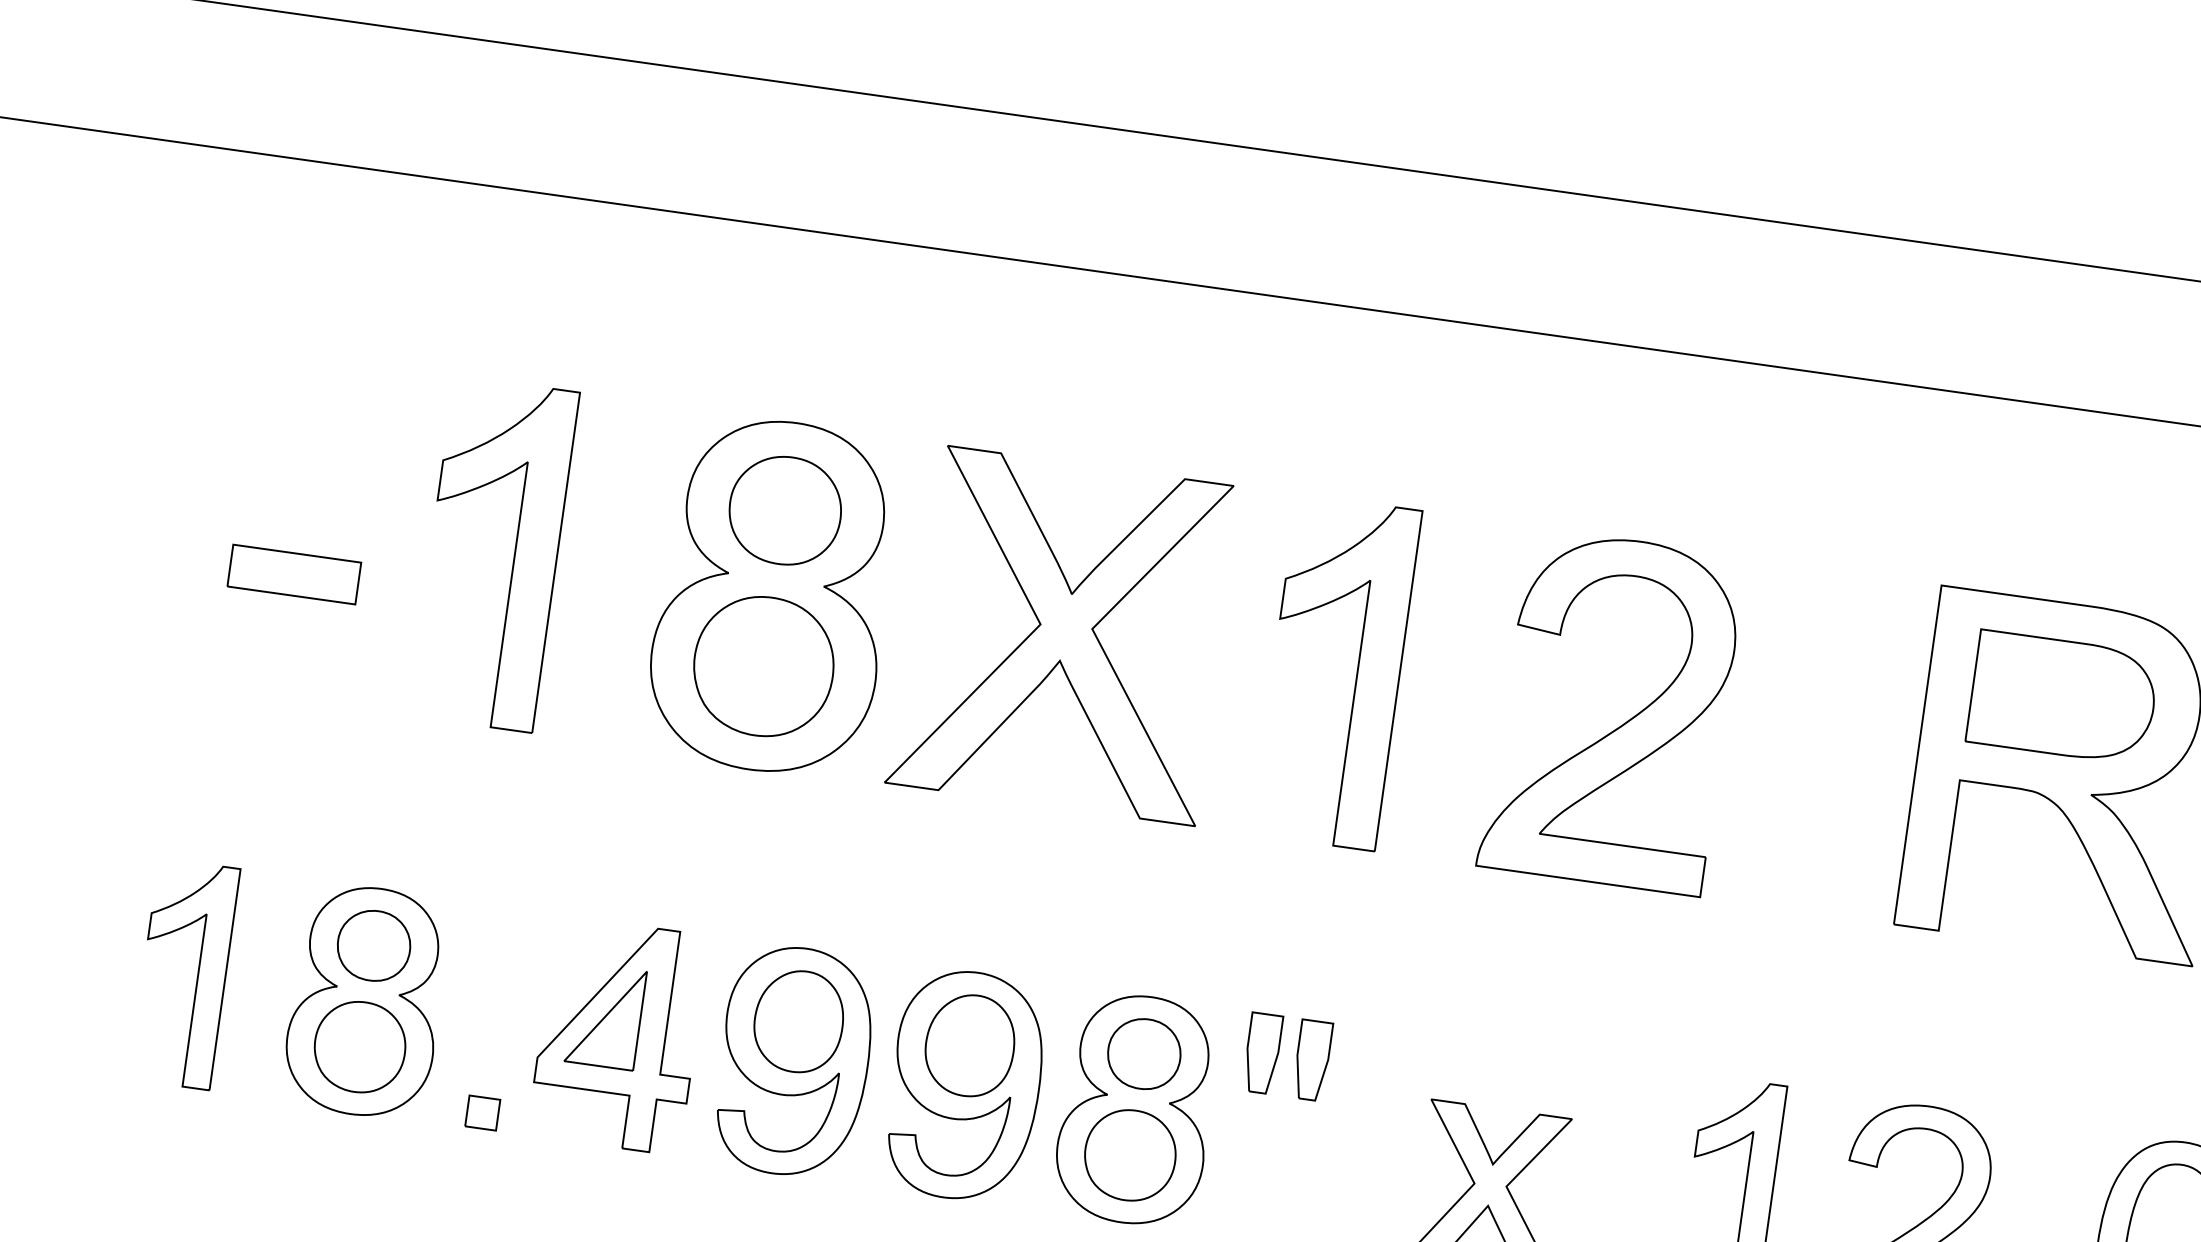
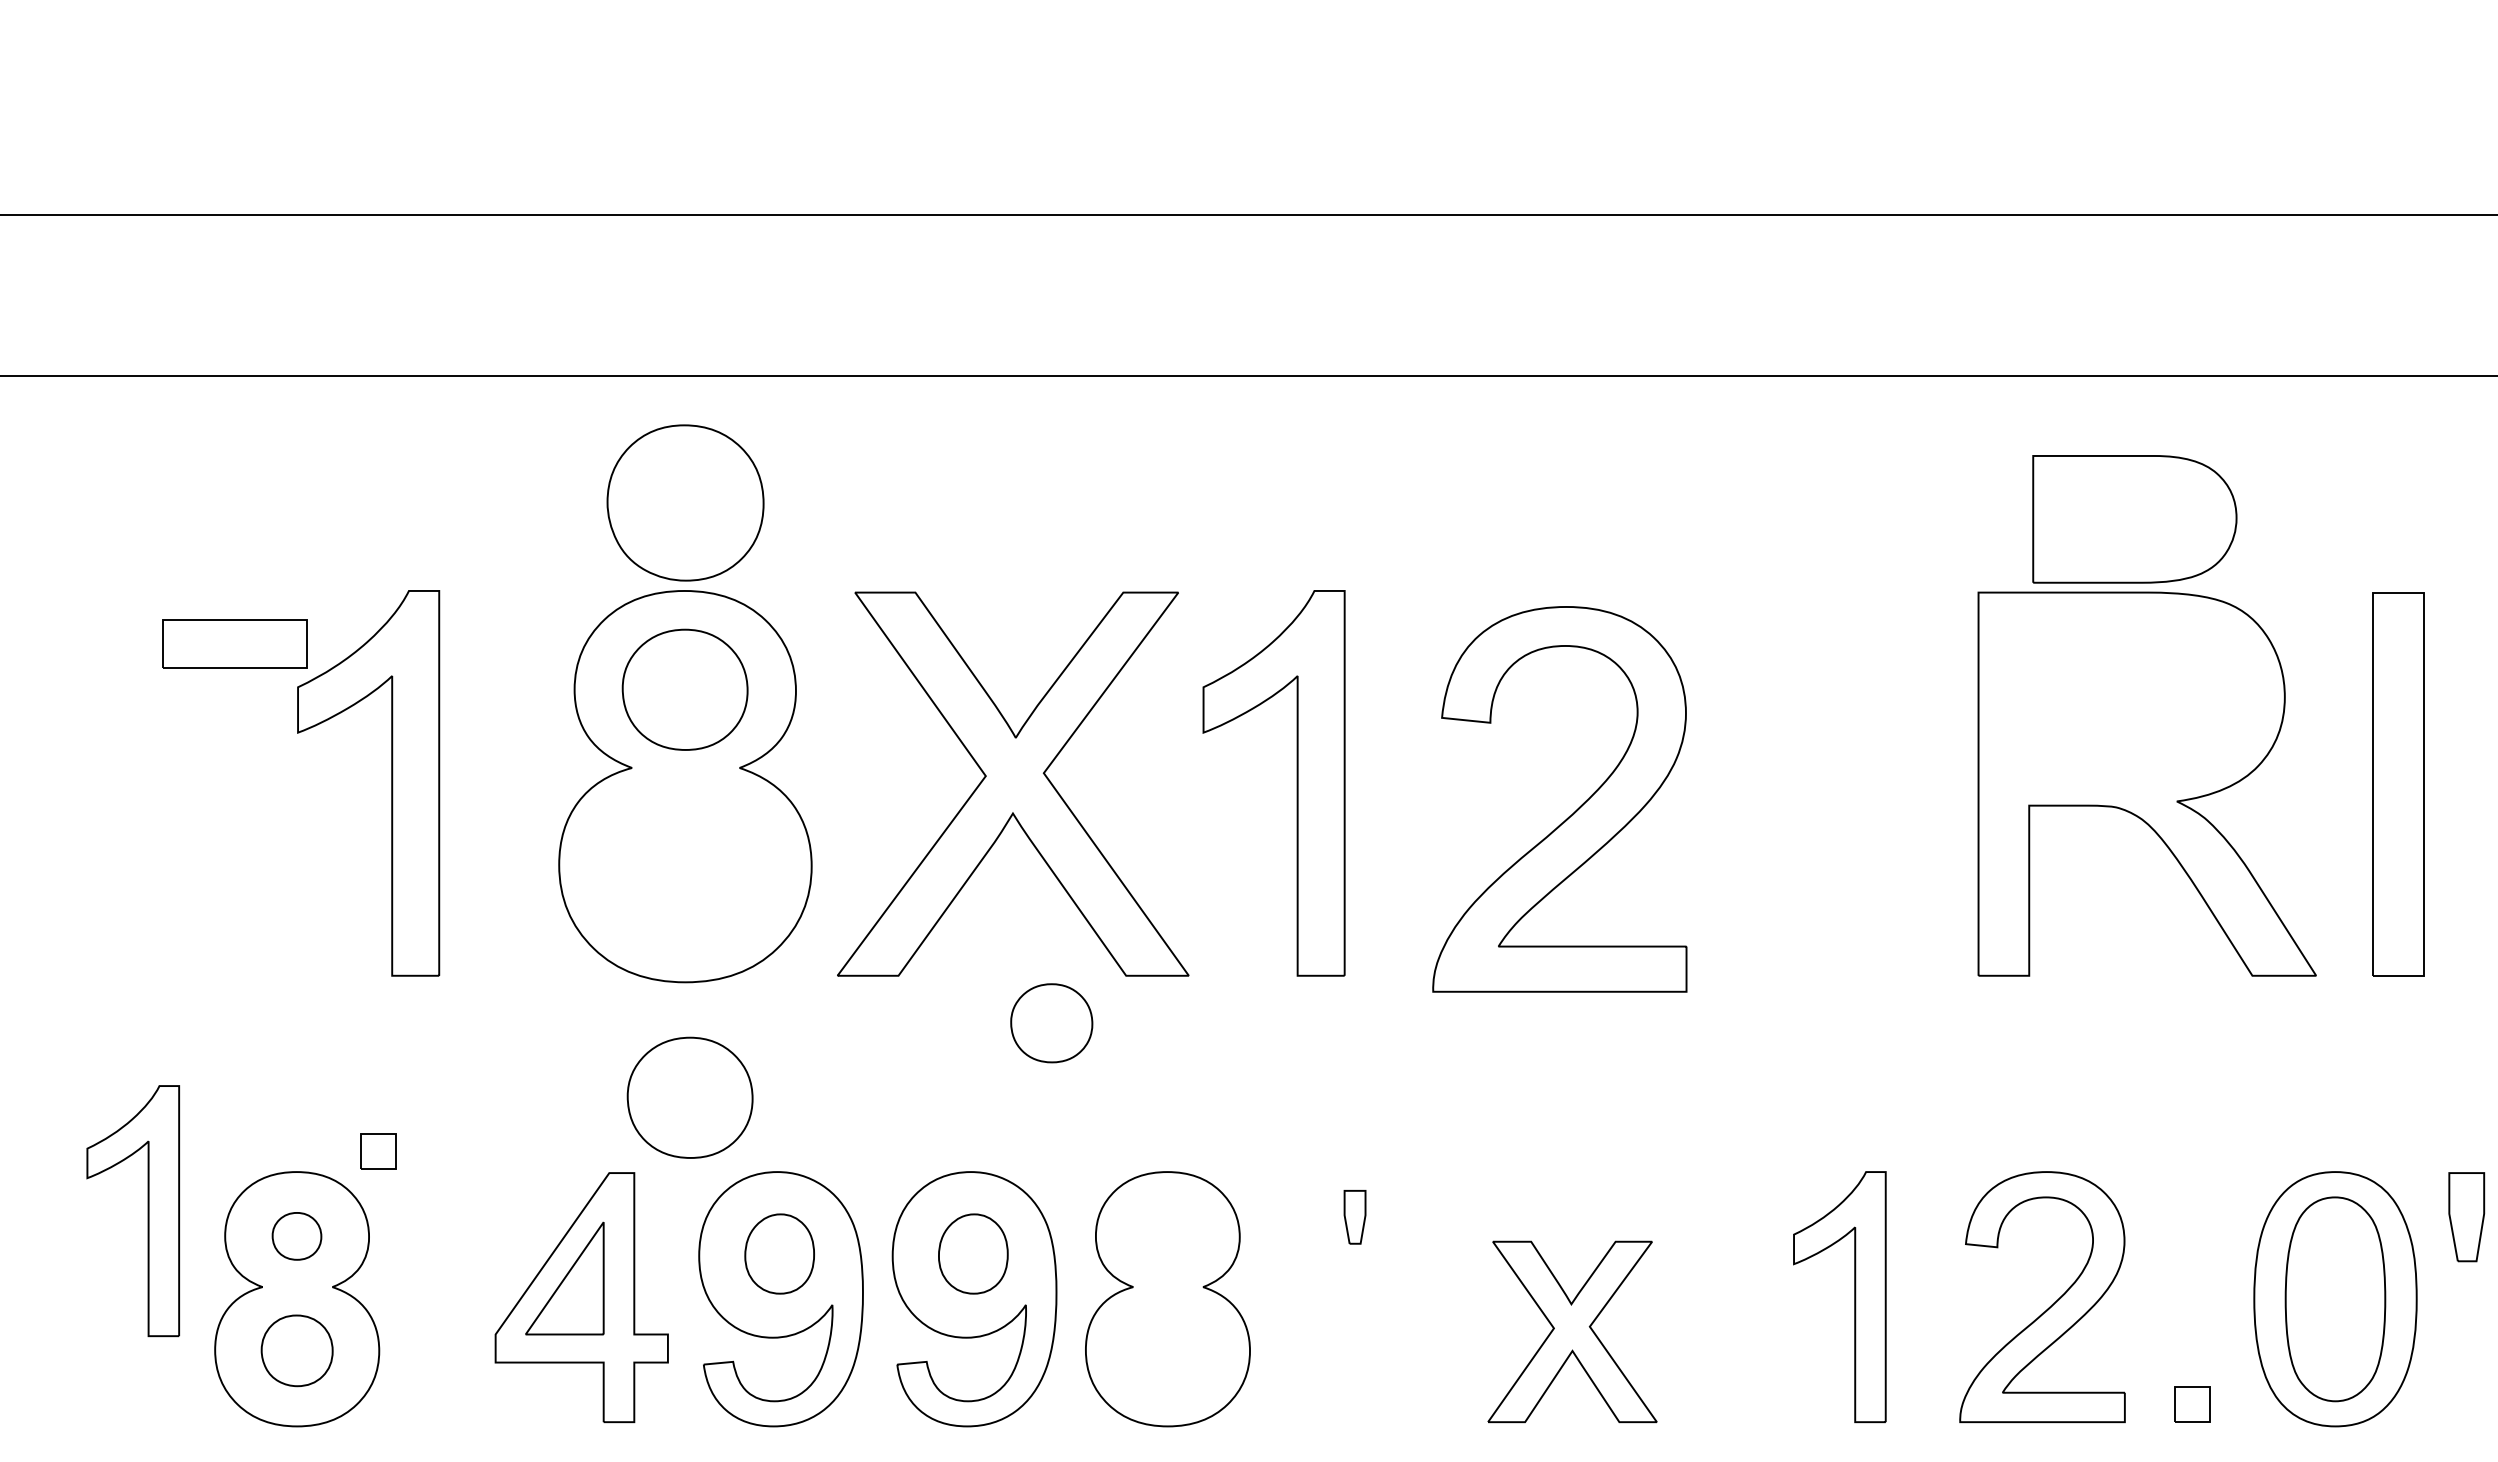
part: (294, 573) -> (234, 643), moved
part: (763, 666) -> (685, 502), moved
part: (1356, 675) -> (1296, 783), moved
part: (2062, 698) -> (2134, 519), moved
part: (1622, 724) -> (1573, 812), moved
part: (738, 871) -> (689, 1097), added
part: (373, 945) -> (296, 1236), size x0.6
part: (197, 976) -> (147, 1211), moved
part: (798, 1021) -> (779, 1253), size x0.7
part: (970, 1045) -> (973, 1253), size x0.7
part: (359, 1046) -> (296, 1350), size x0.7
part: (1262, 1053) -> (1298, 1217), removed
part: (1144, 1054) -> (1051, 1023), moved
part: (1311, 1060) -> (1354, 1217), size x0.6
part: (482, 1112) -> (378, 1151), moved
part: (1129, 1155) -> (1167, 1350), removed

